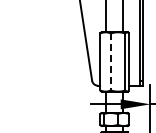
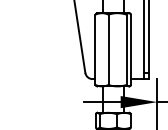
line: (110, 62) -> (108, 50), dashed -> solid

